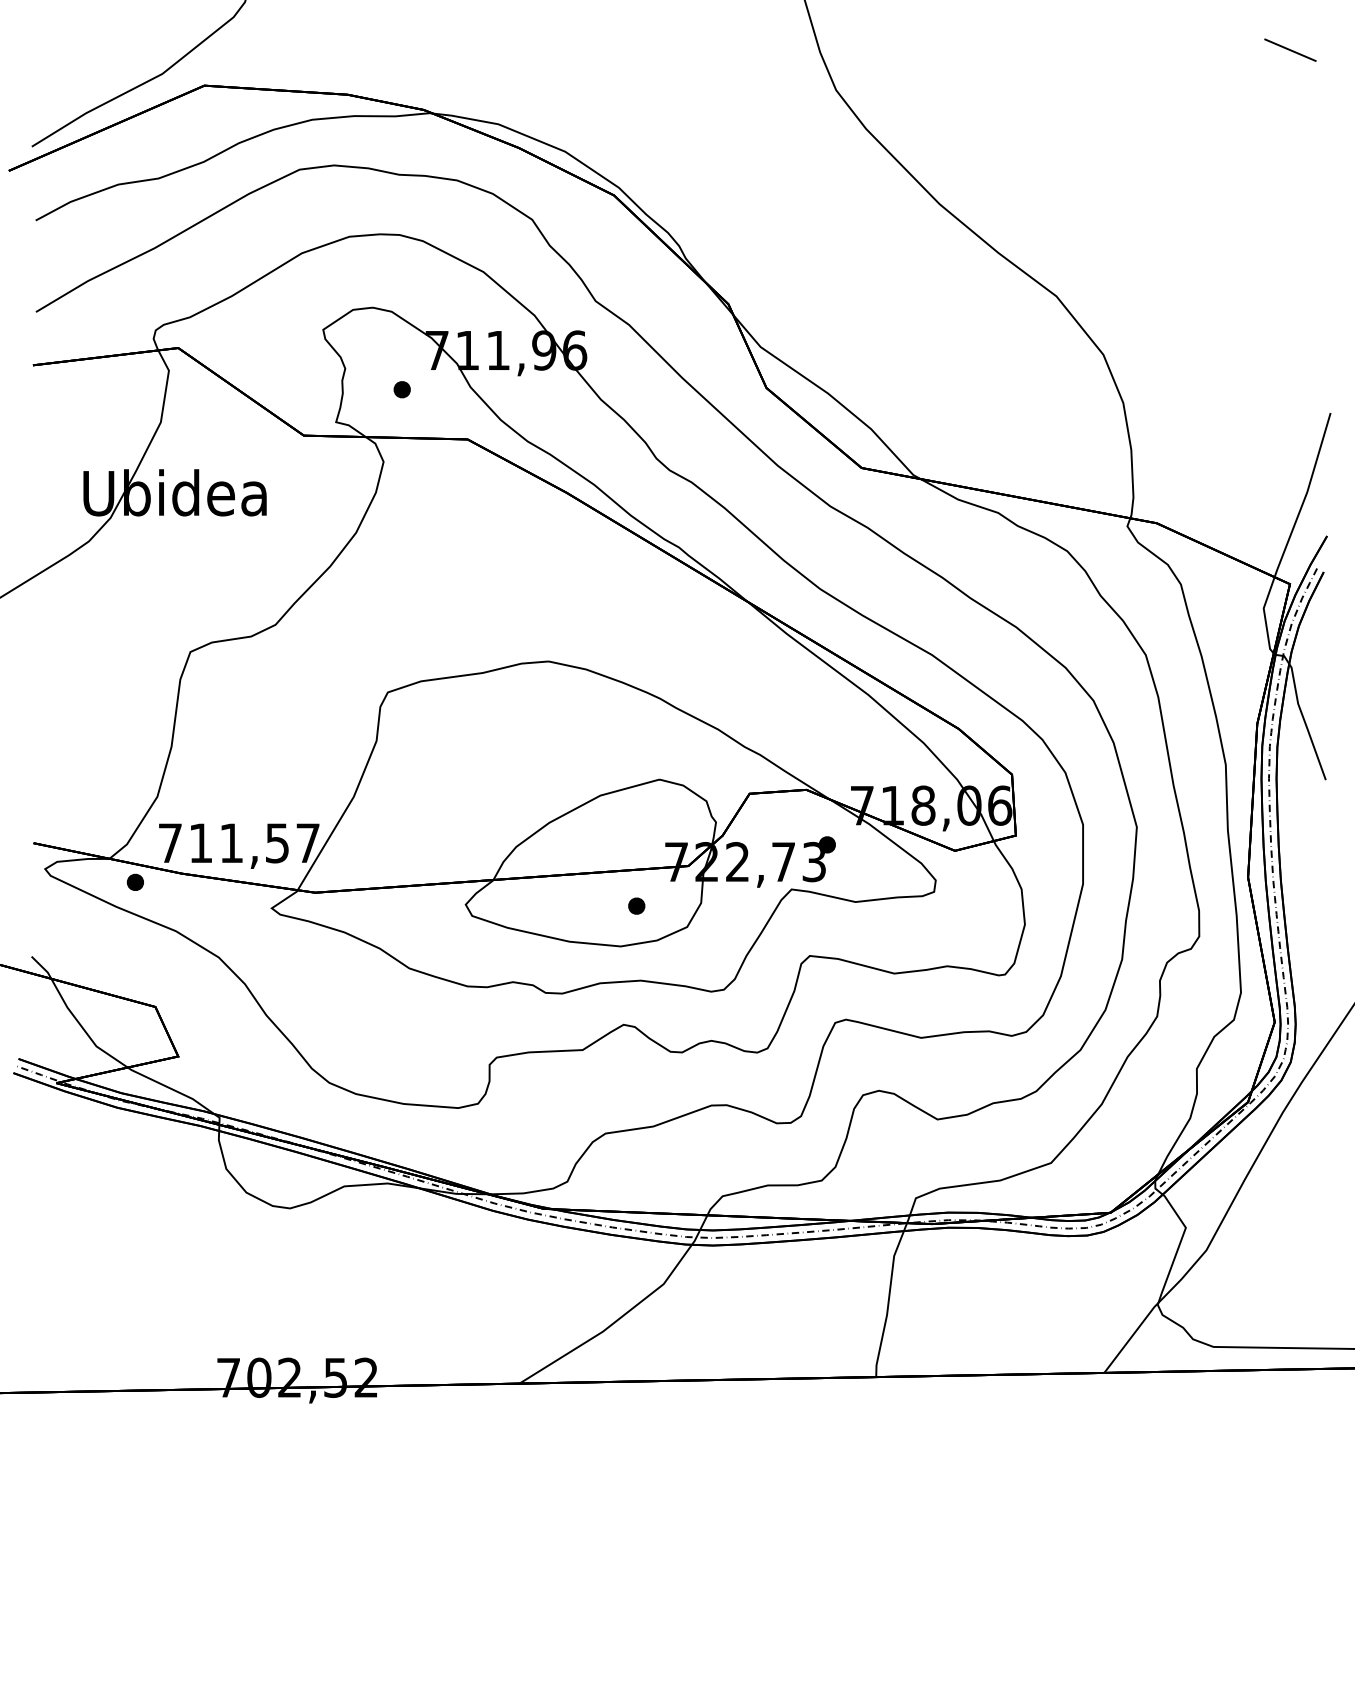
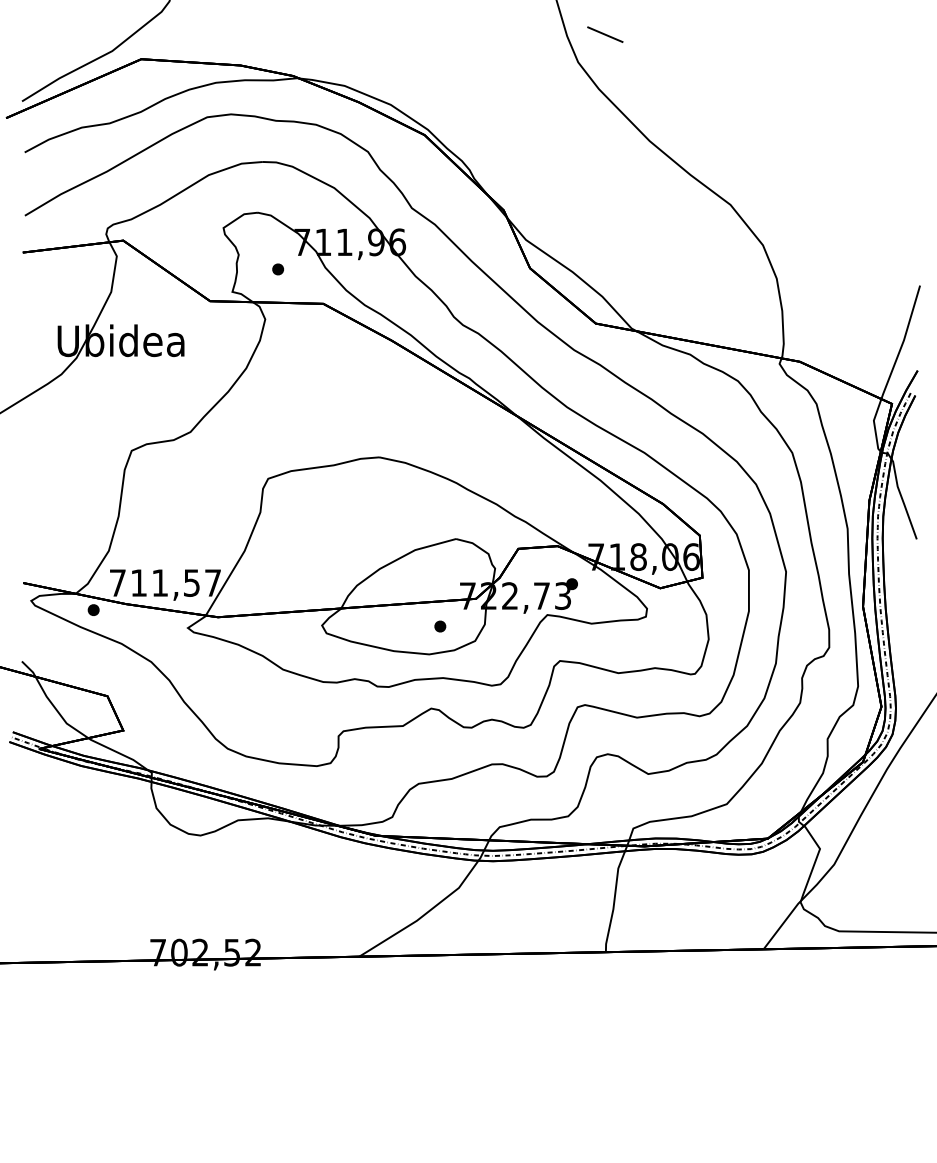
line: (1290, 49) -> (605, 34), moved

